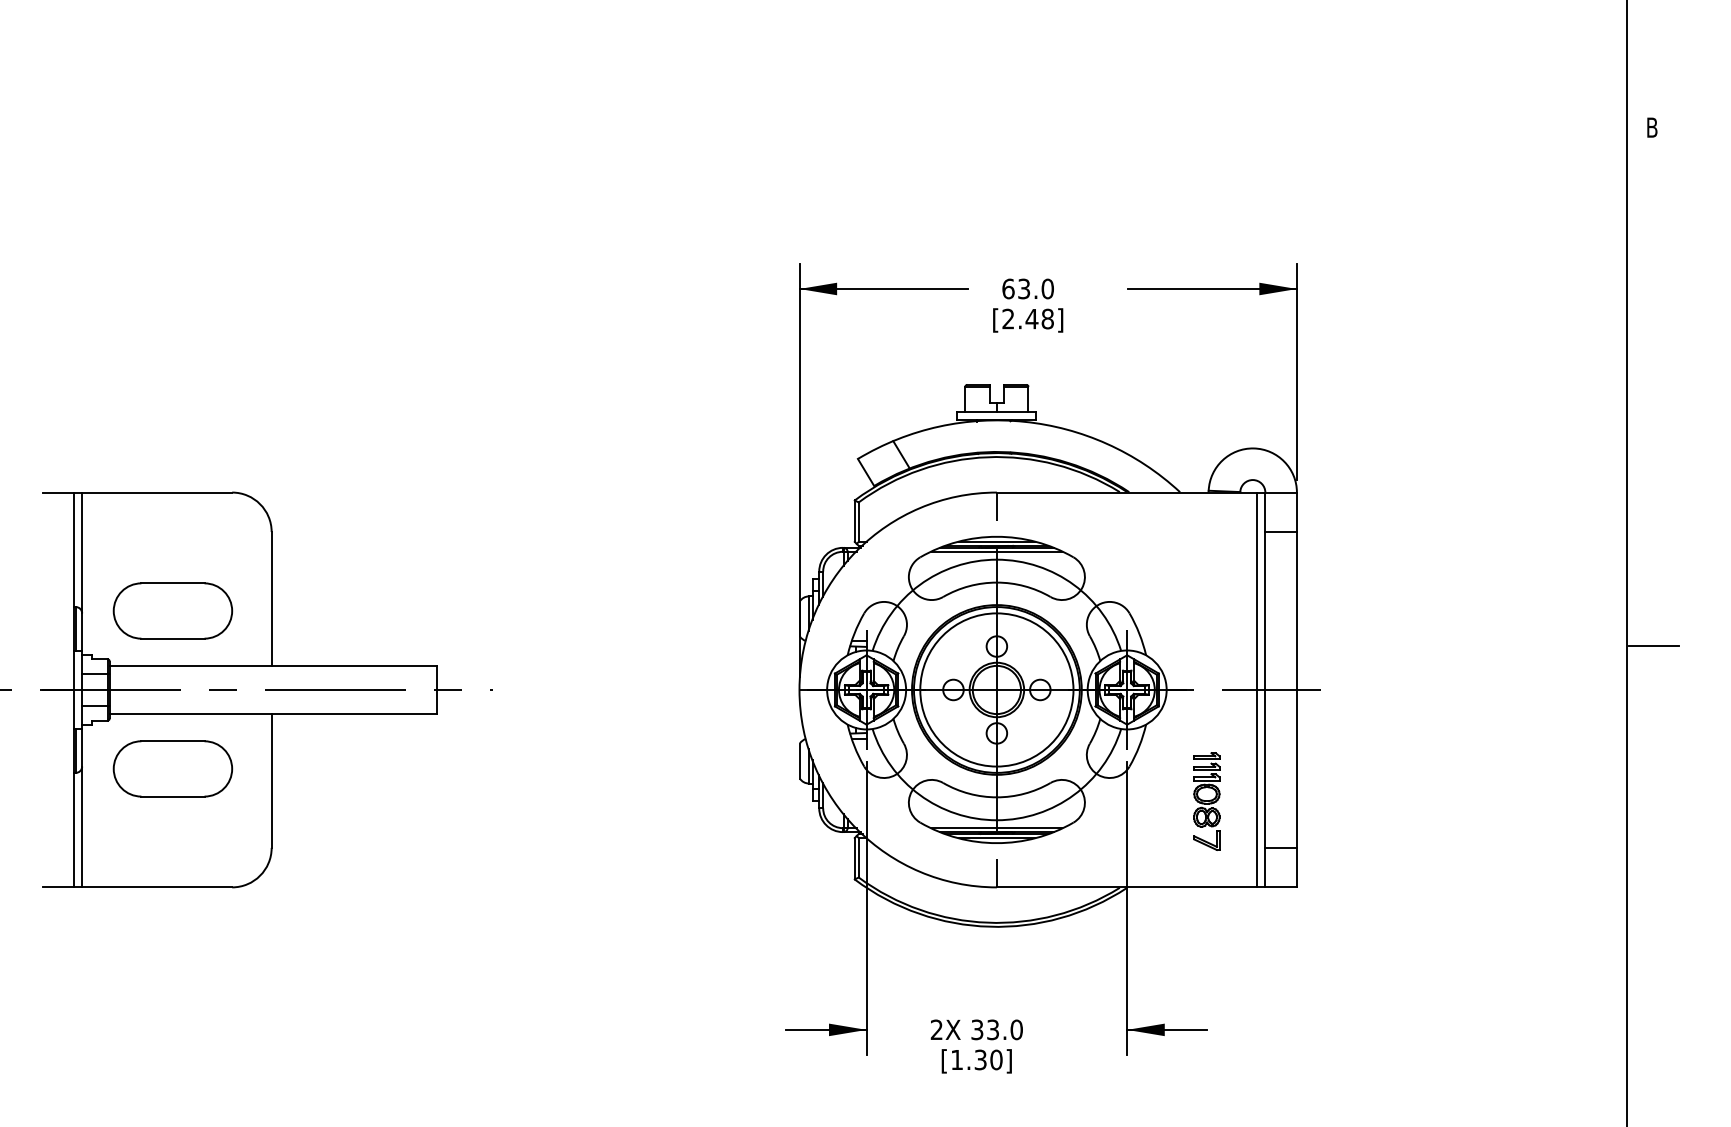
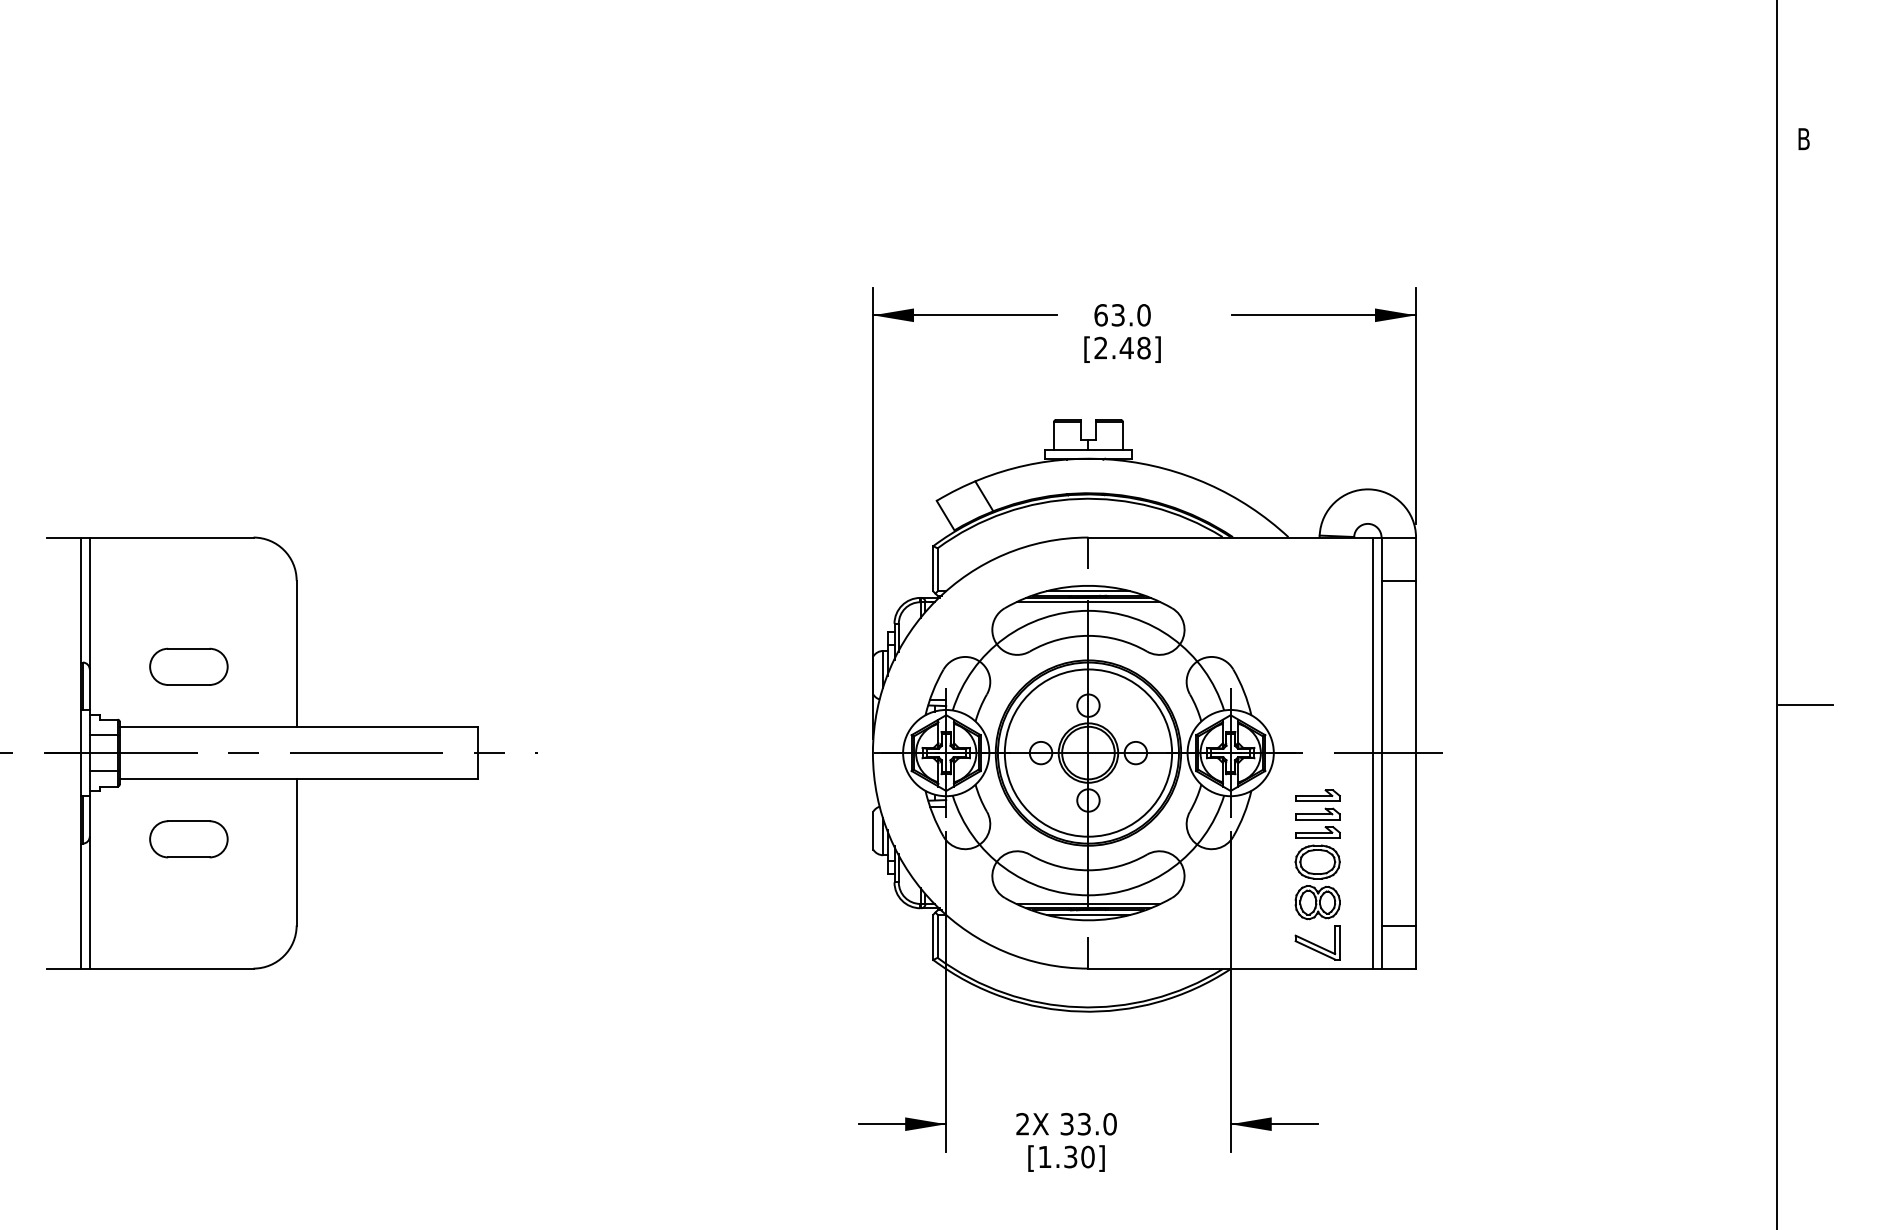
part: (172, 610) -> (188, 666), size x0.6
part: (172, 768) -> (188, 838), size x0.6
part: (1206, 801) -> (1317, 874), size x1.6

